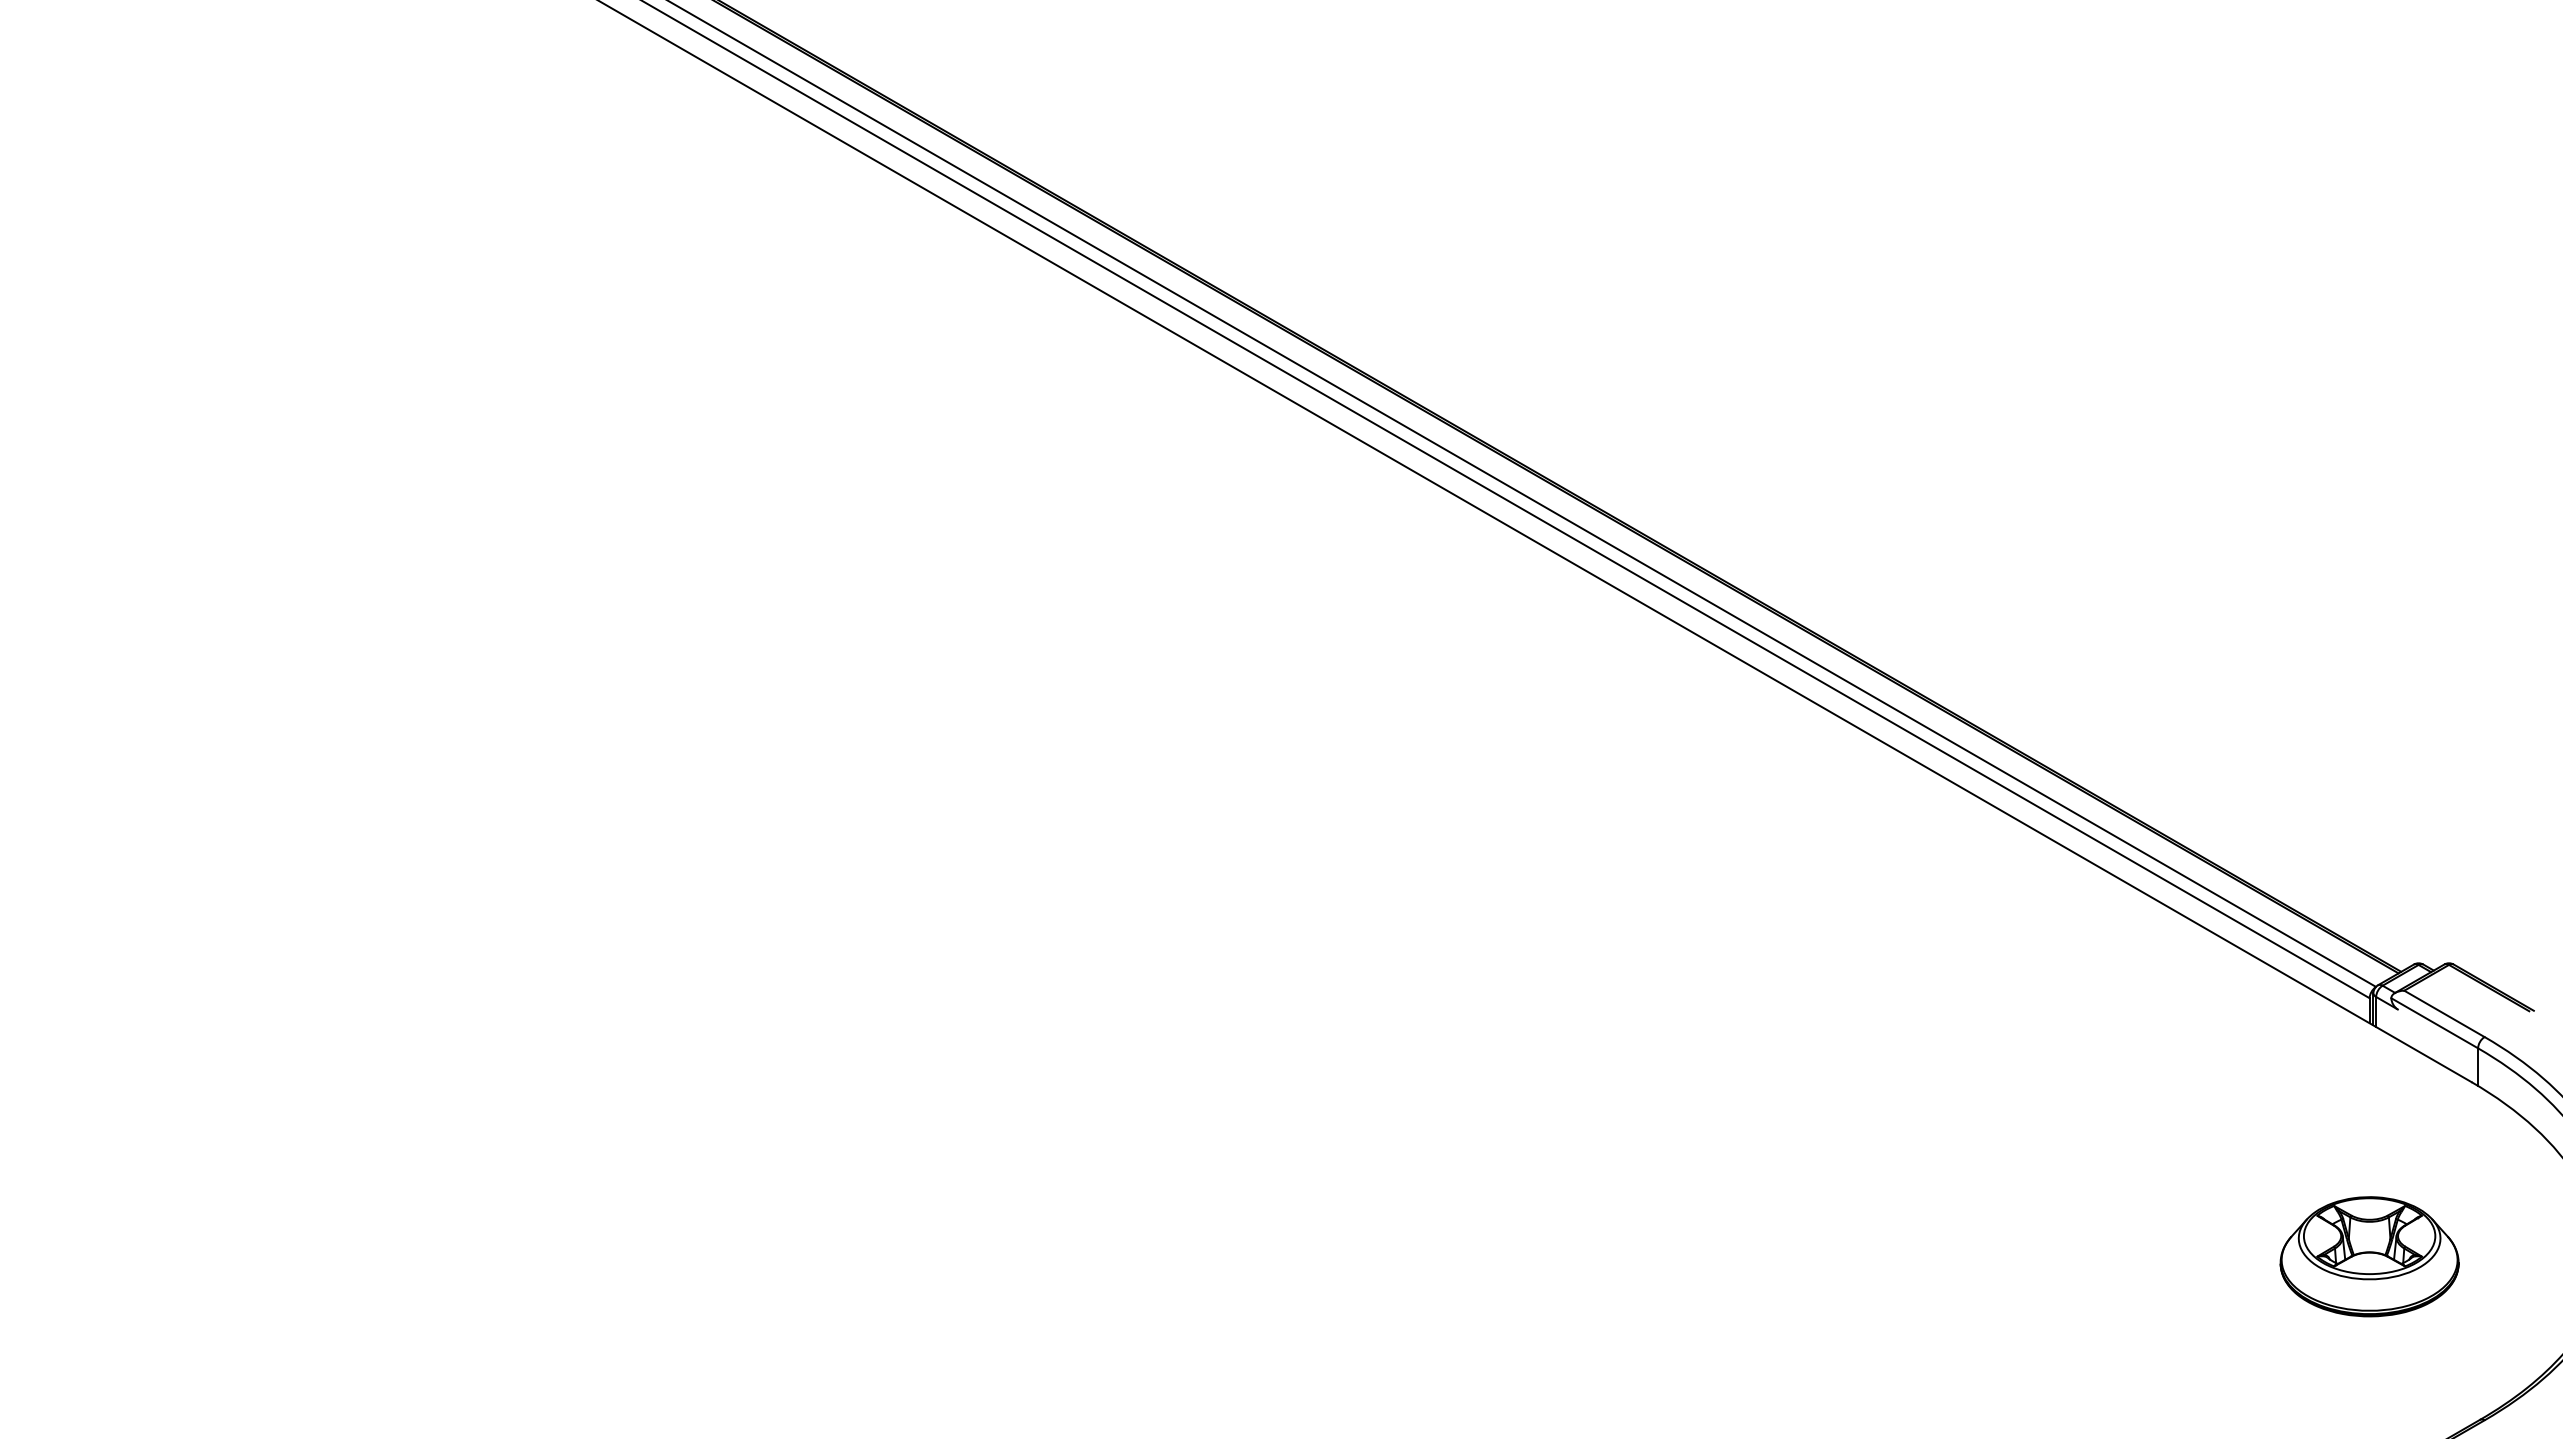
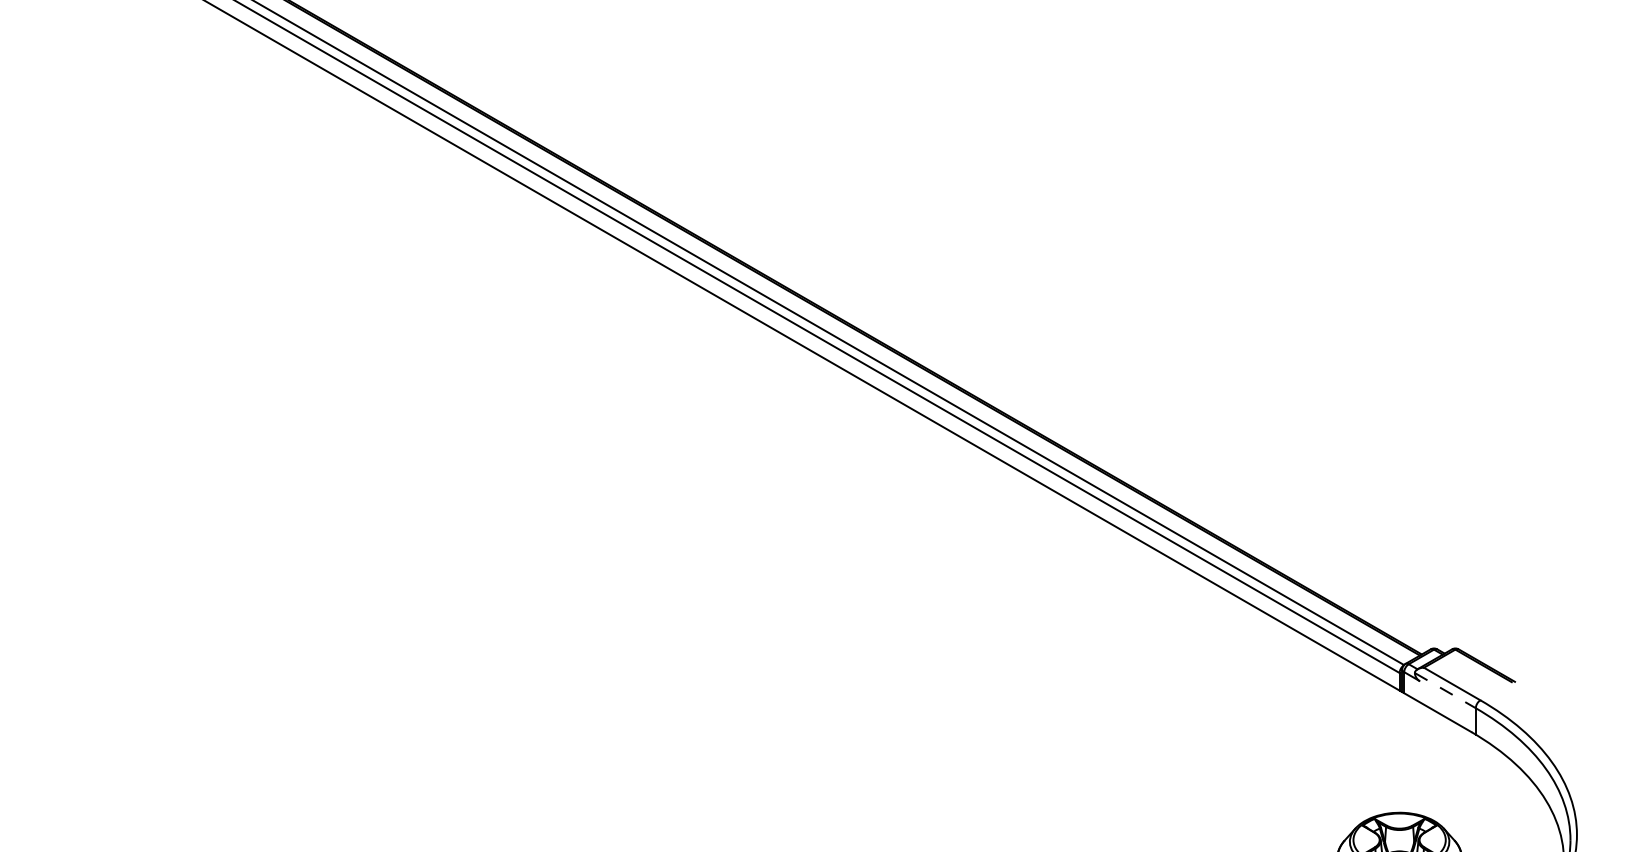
line: (2435, 1023) -> (1445, 690), solid -> dashed

